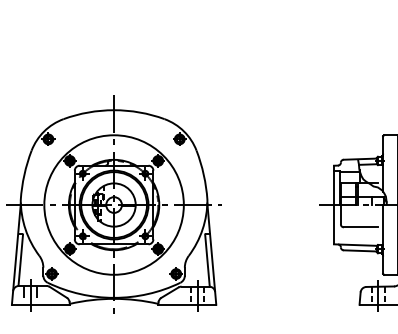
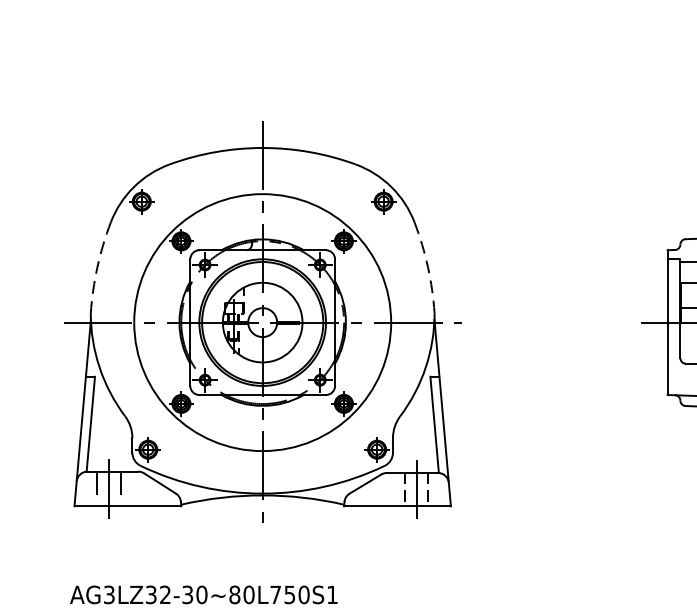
arc: (24, 174) -> (97, 266), solid -> dashed
arc: (203, 174) -> (427, 266), solid -> dashed

